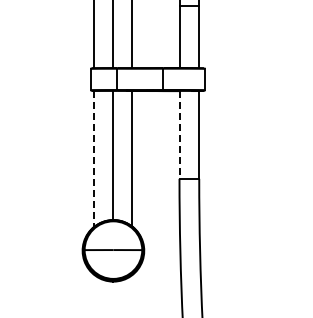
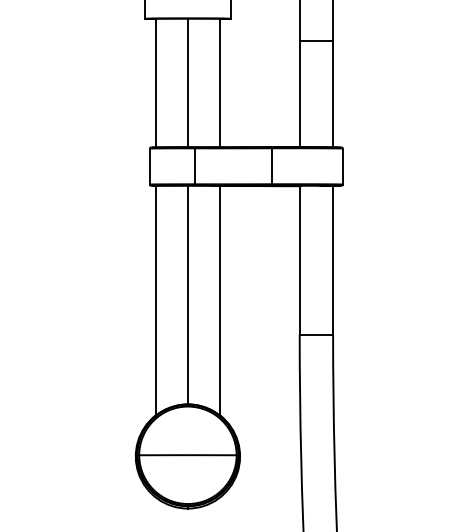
line: (179, 134) -> (299, 259), dashed -> solid
line: (94, 158) -> (155, 300), dashed -> solid

